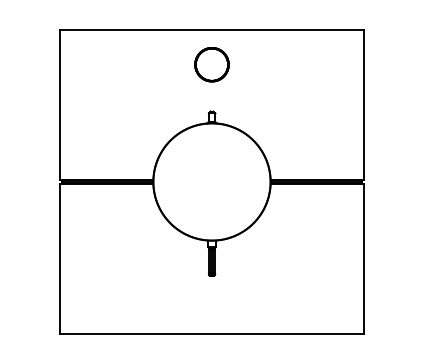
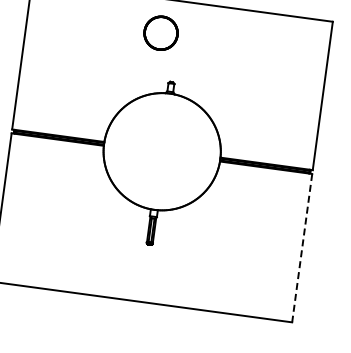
part: (211, 64) -> (160, 32), moved
line: (363, 258) -> (302, 247), solid -> dashed

